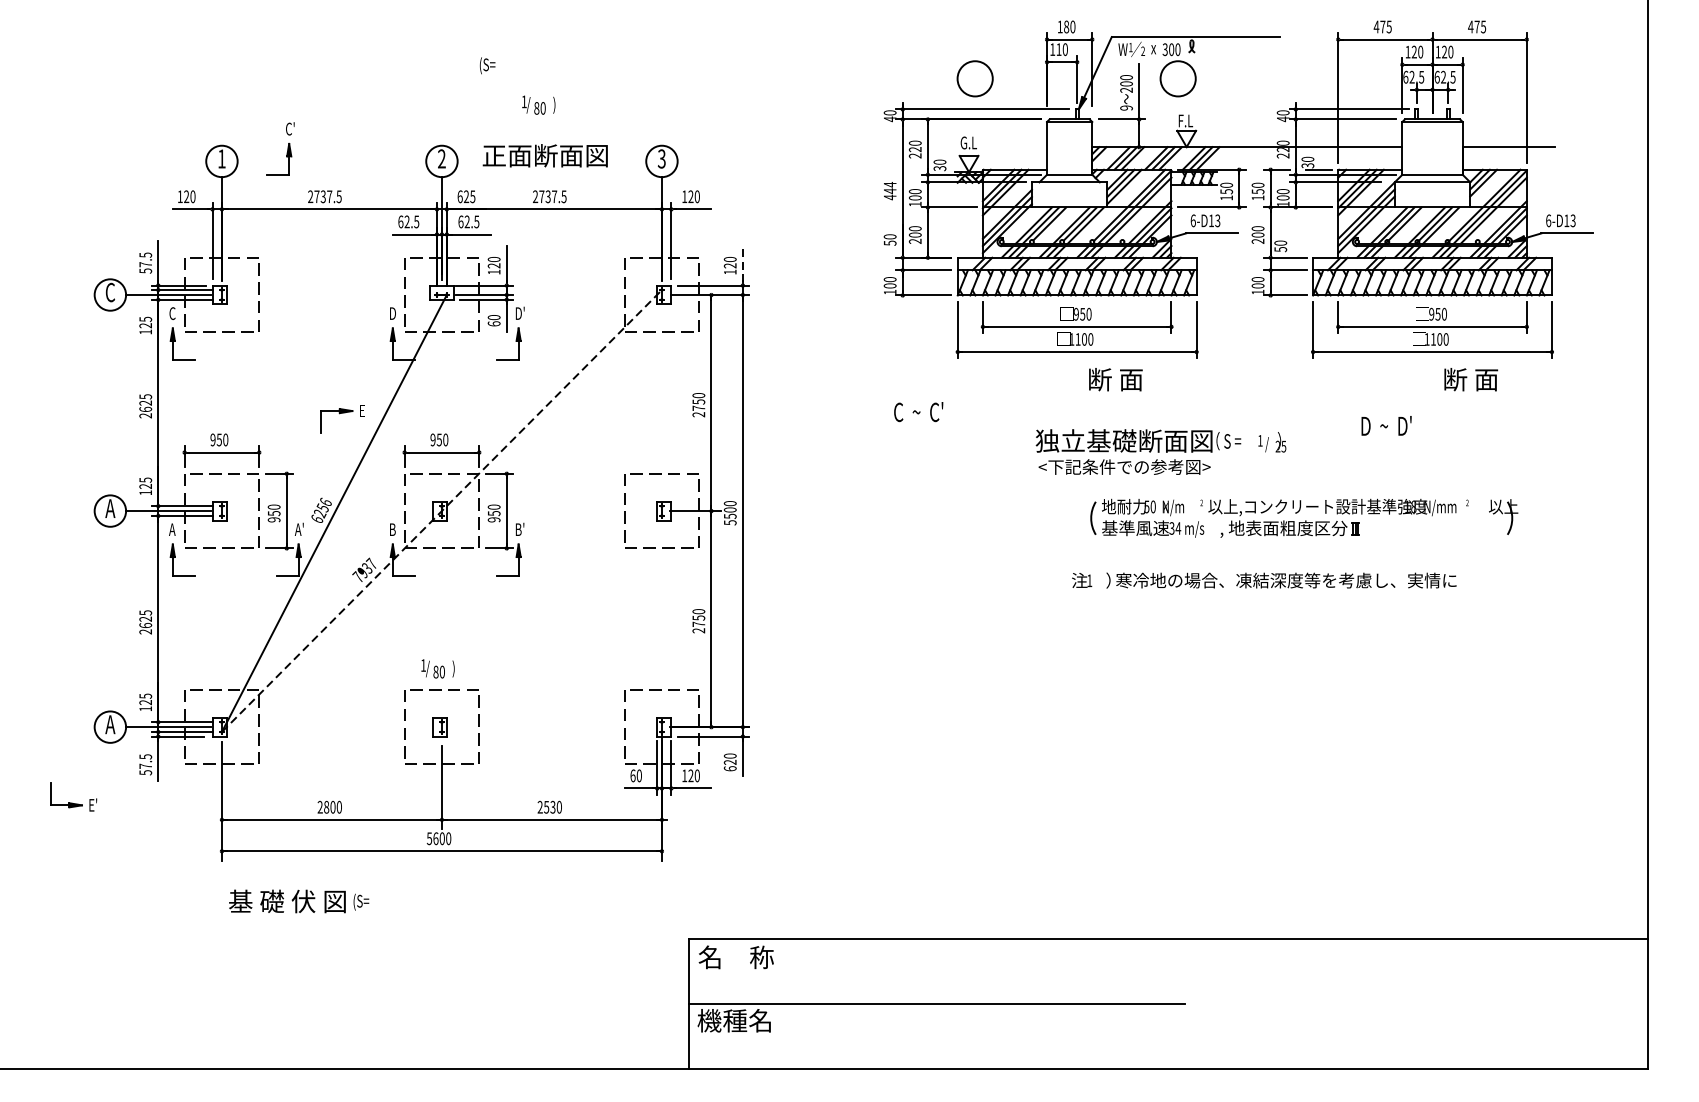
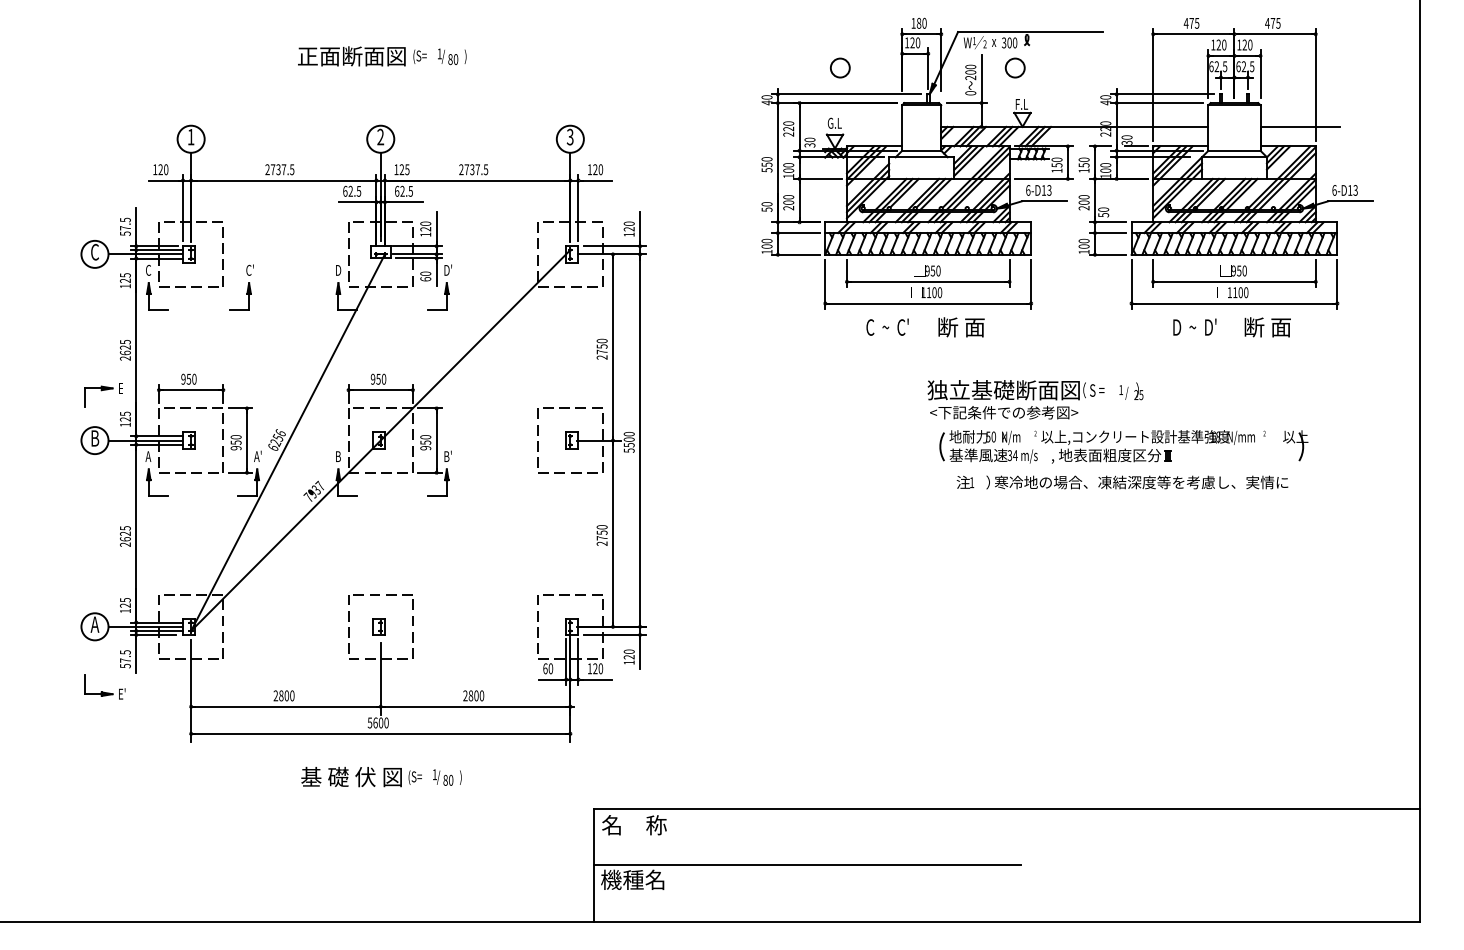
text: (1058, 49) -> (912, 42), 110 -> 120
circle: (974, 78) -> (839, 67), size x0.62
circle: (1177, 78) -> (1014, 67), size x0.62
text: (539, 104) -> (452, 56), moved
text: (1126, 108) -> (970, 93), 9 -> 0
part: (280, 148) -> (241, 287), moved
text: (544, 155) -> (351, 56), moved
text: (889, 190) -> (766, 164), 444 -> 550
text: (460, 196) -> (396, 169), 625 -> 125
line: (743, 264) -> (640, 228), dashed -> solid
text: (918, 411) -> (887, 326), moved
part: (341, 419) -> (103, 395), moved
text: (1386, 425) -> (1194, 326), moved
text: (1161, 451) -> (1035, 399), moved
text: (109, 508) -> (94, 438), A -> B
line: (441, 510) -> (380, 440), dashed -> solid
text: (1264, 580) -> (1122, 482), moved
text: (438, 668) -> (447, 777), moved
text: (729, 768) -> (628, 662), 620 -> 120
part: (72, 796) -> (104, 686), moved
text: (549, 806) -> (473, 695), 2530 -> 2800
text: (298, 900) -> (361, 776), moved

